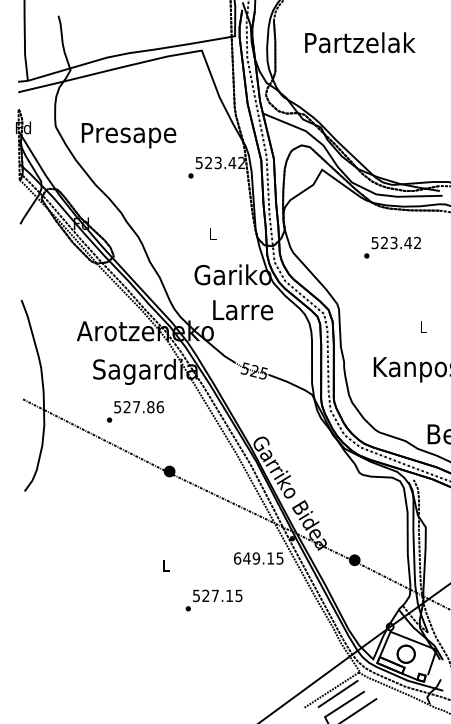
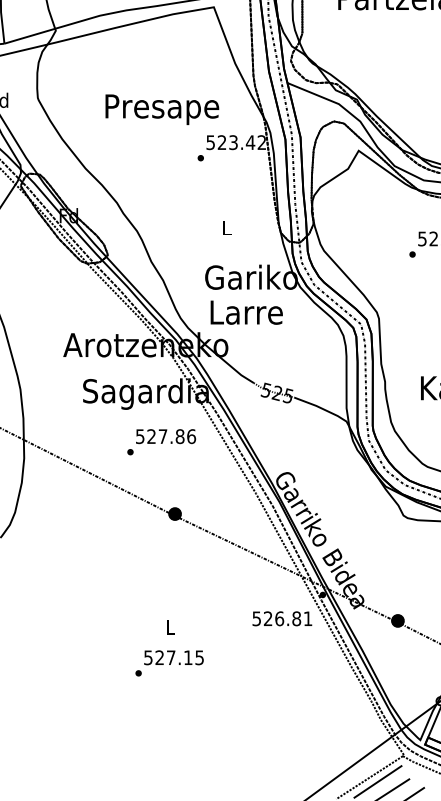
text: (128, 135) -> (161, 109), moved
text: (243, 310) -> (247, 312), moved
text: (135, 411) -> (161, 441), moved
text: (258, 558) -> (282, 618), 649.15 -> 526.81
text: (213, 600) -> (168, 663), moved

